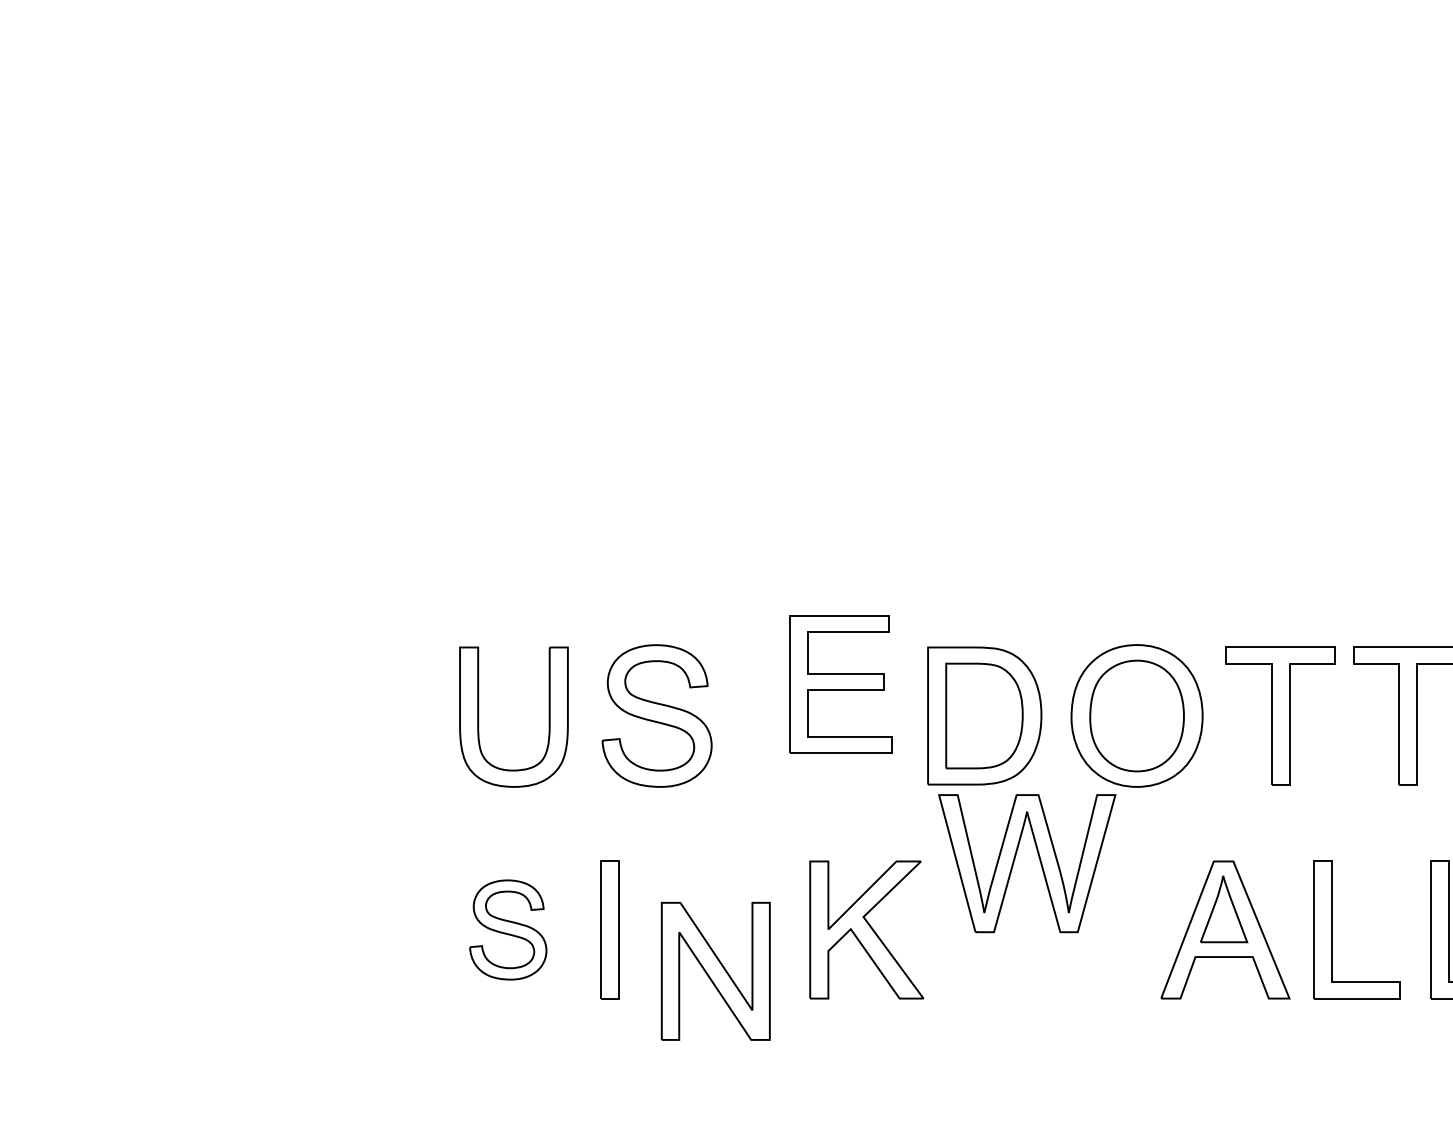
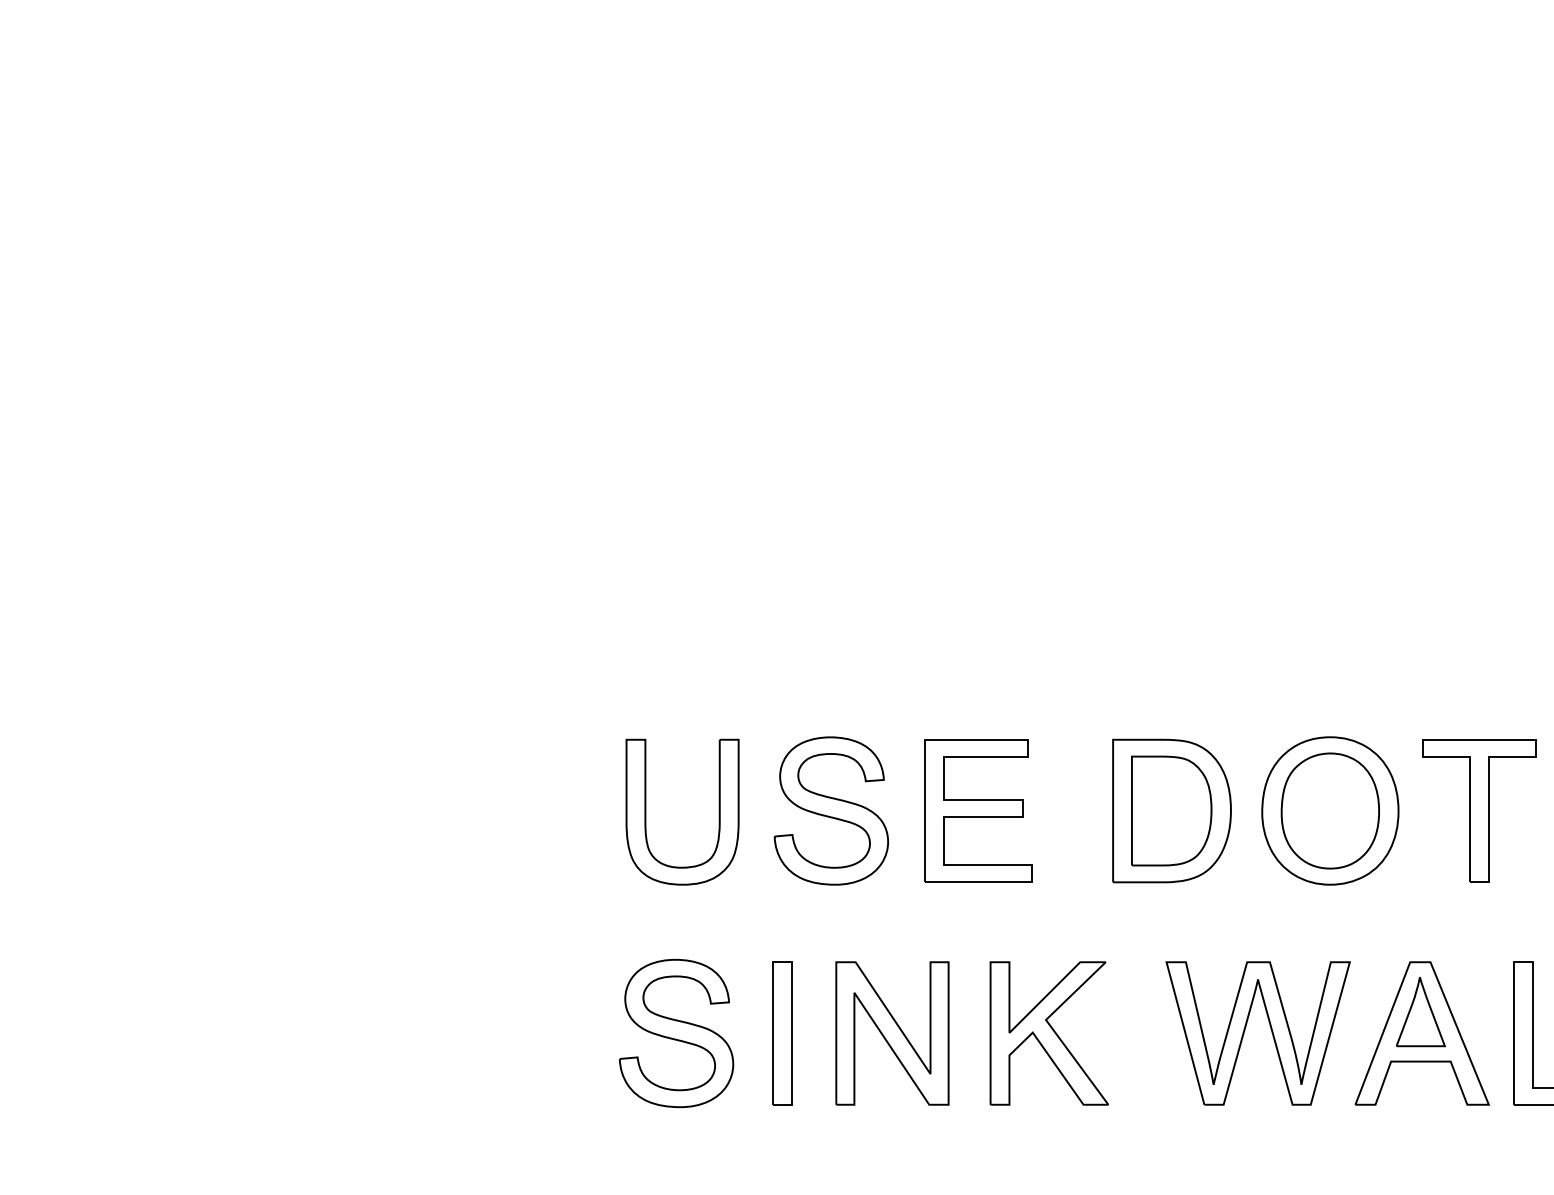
part: (840, 683) -> (978, 810), moved
part: (1015, 860) -> (1245, 1030), moved
part: (508, 930) -> (676, 1033), size x1.43
part: (715, 971) -> (892, 1033), moved

